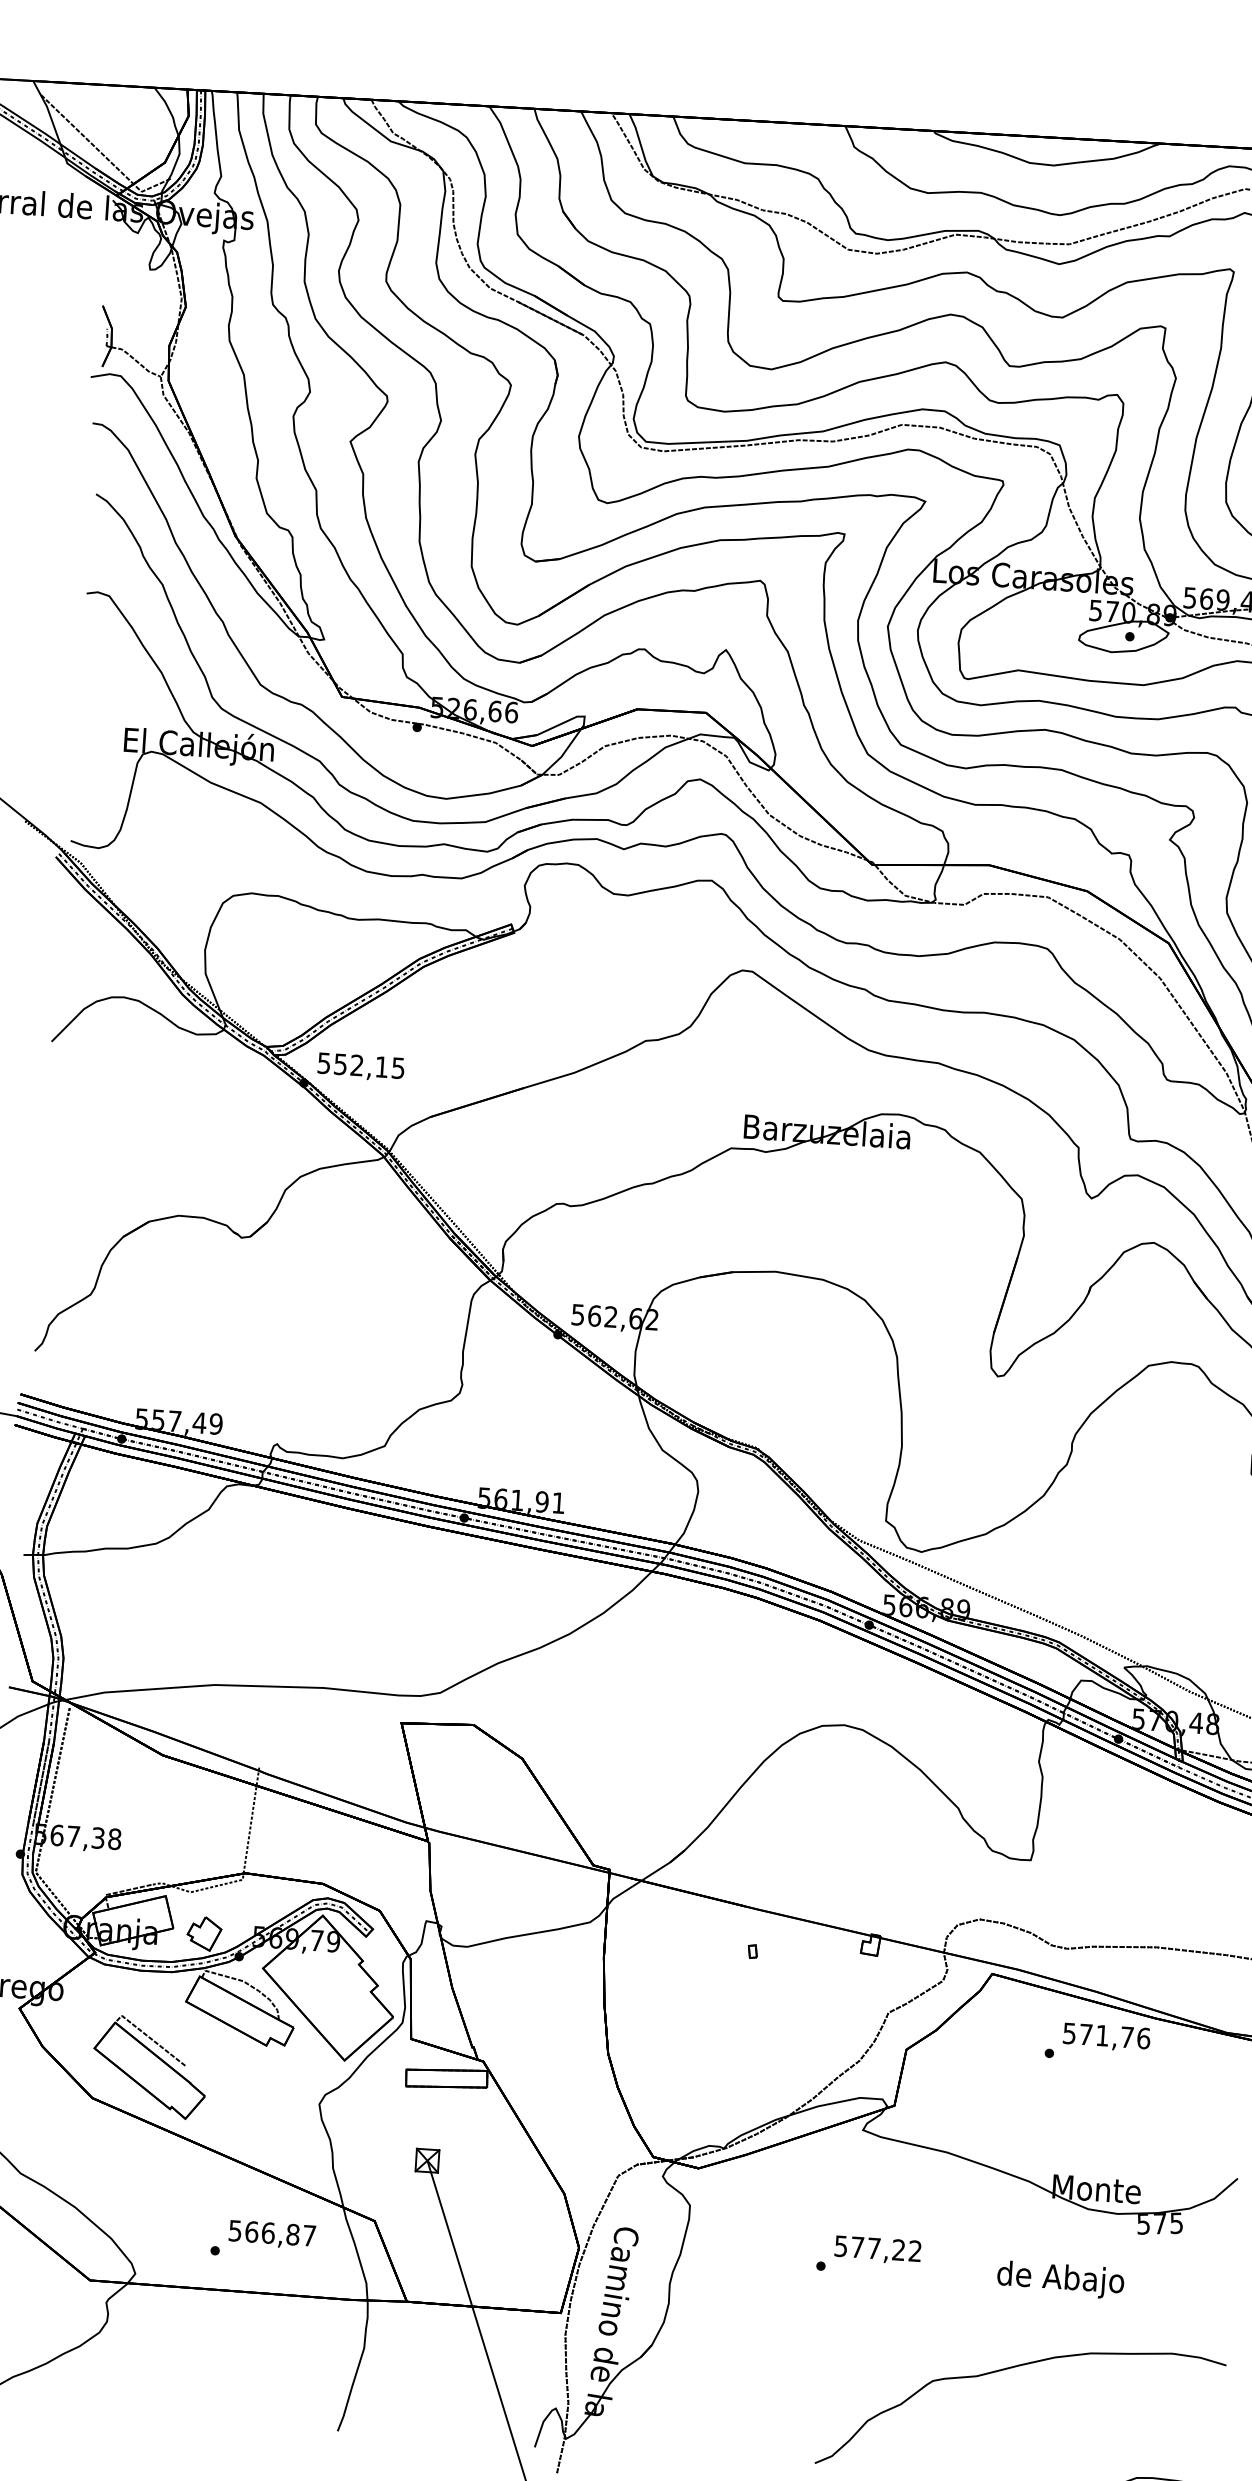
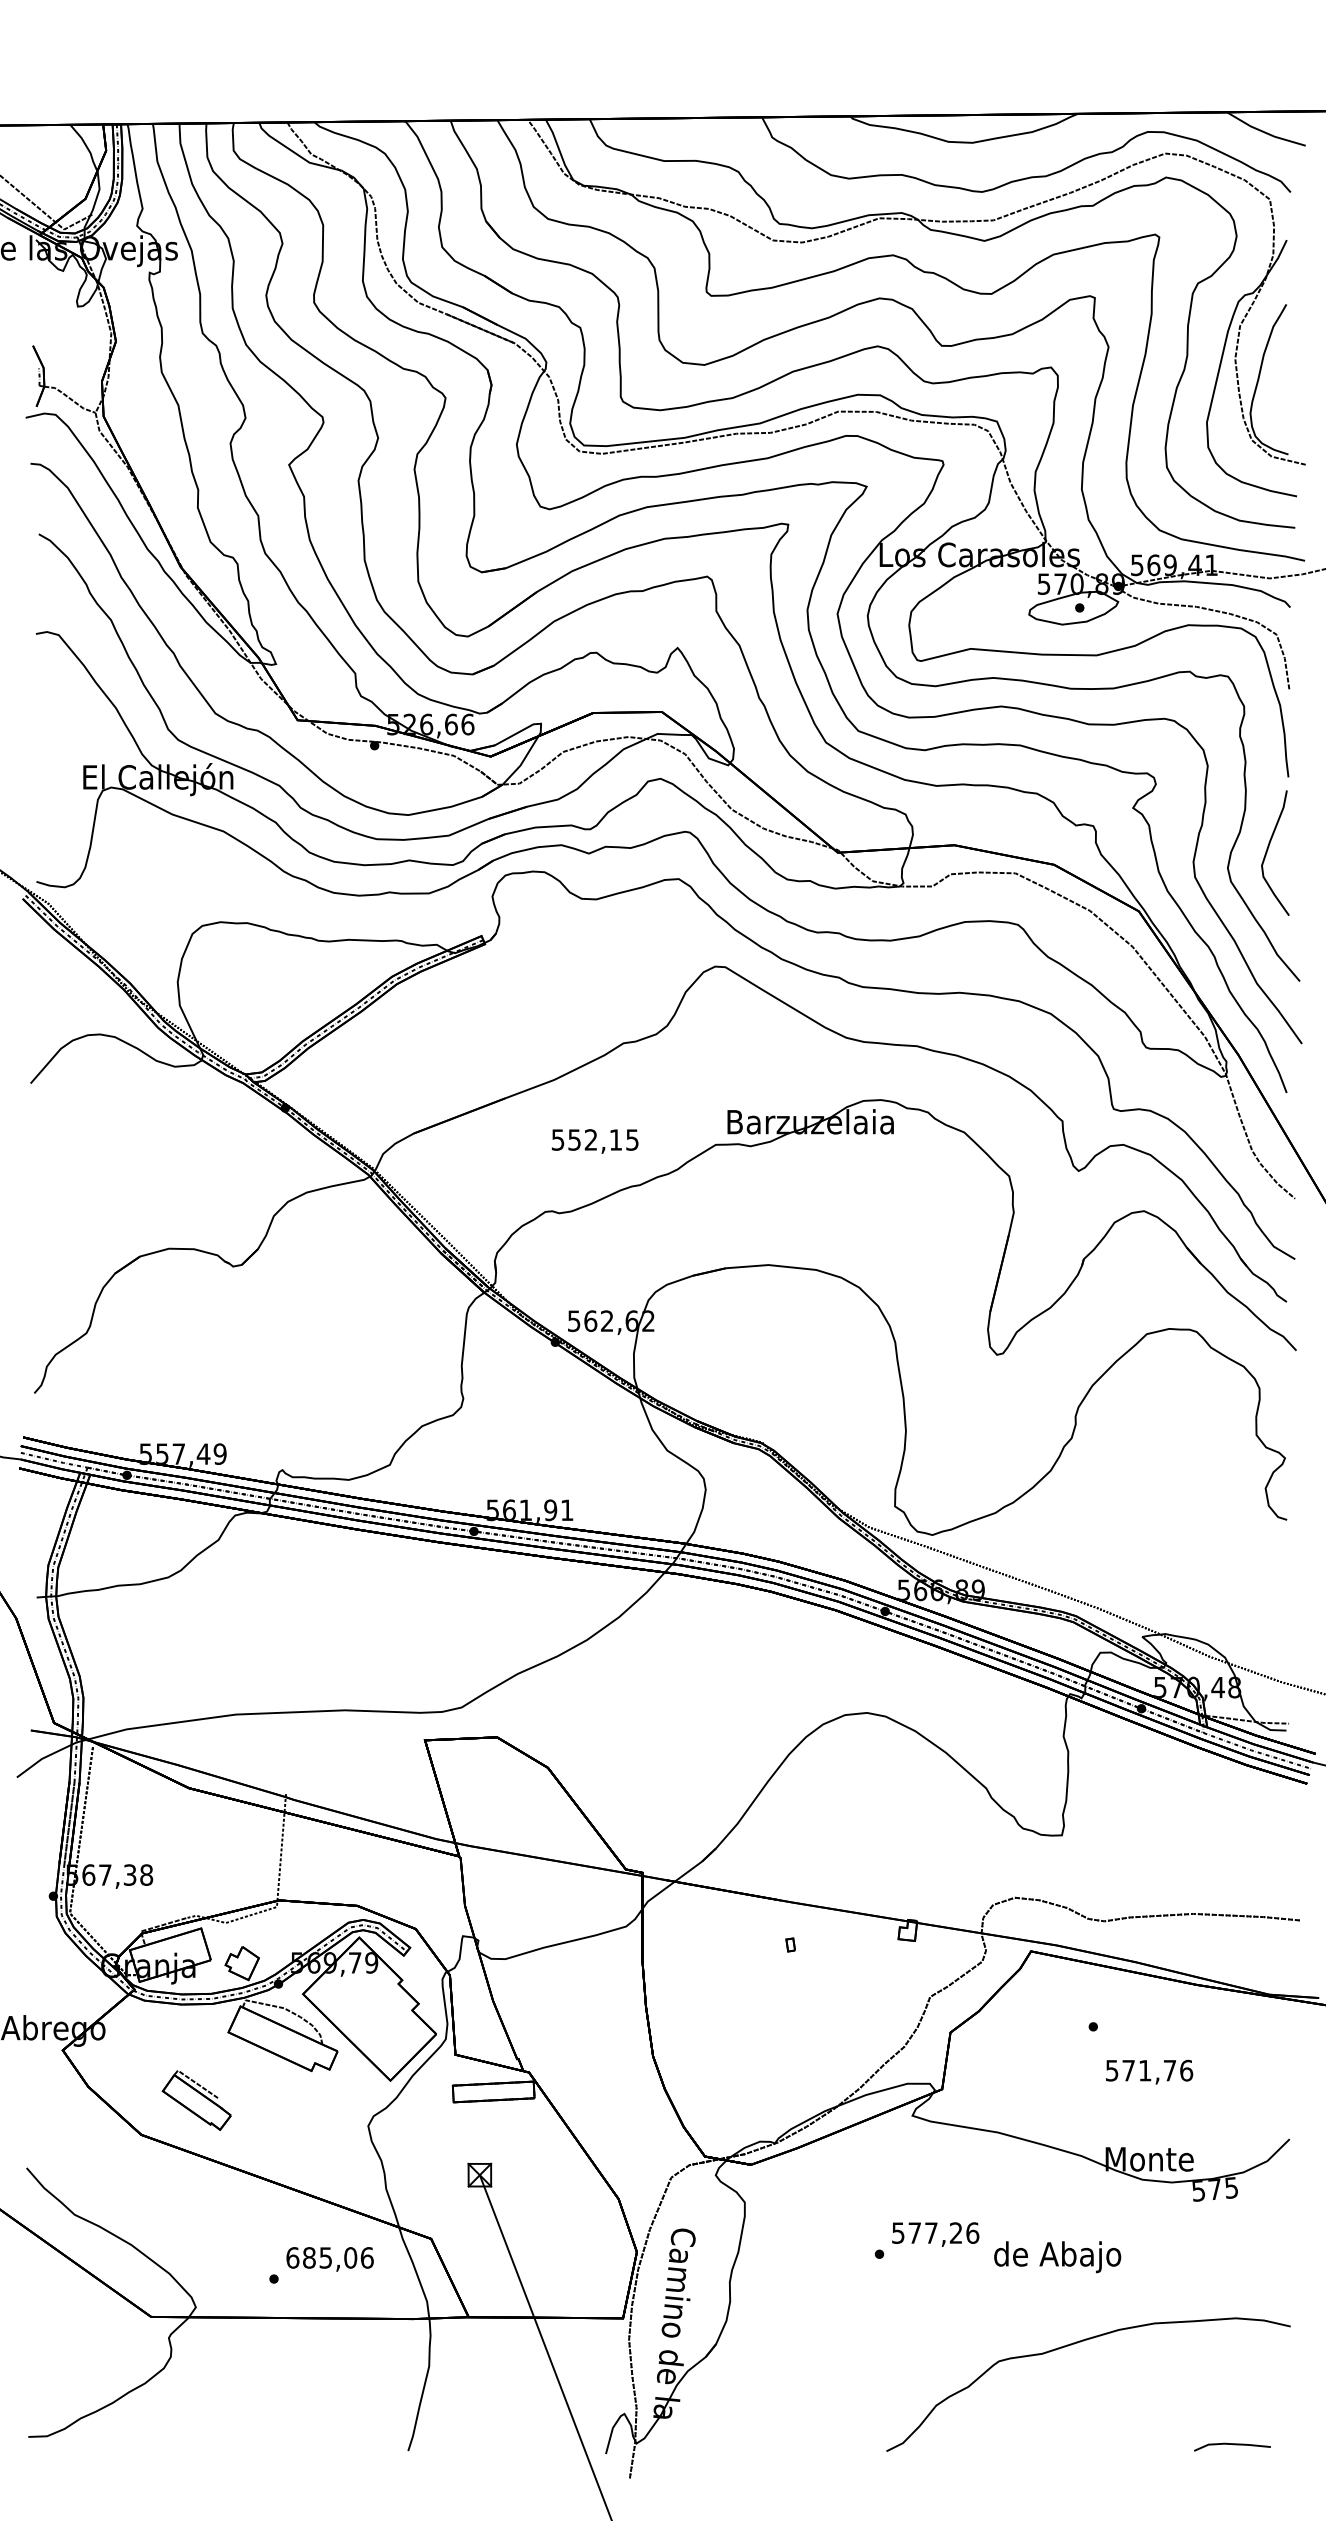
text: (361, 1067) -> (595, 1141), moved
text: (1106, 2036) -> (1149, 2071), moved
part: (149, 2067) -> (196, 2100), size x0.6
text: (271, 2232) -> (329, 2257), 566,87 -> 685,06
text: (915, 2250) -> (972, 2232), 577,22 -> 577,26
text: (1060, 2280) -> (1057, 2257), moved

